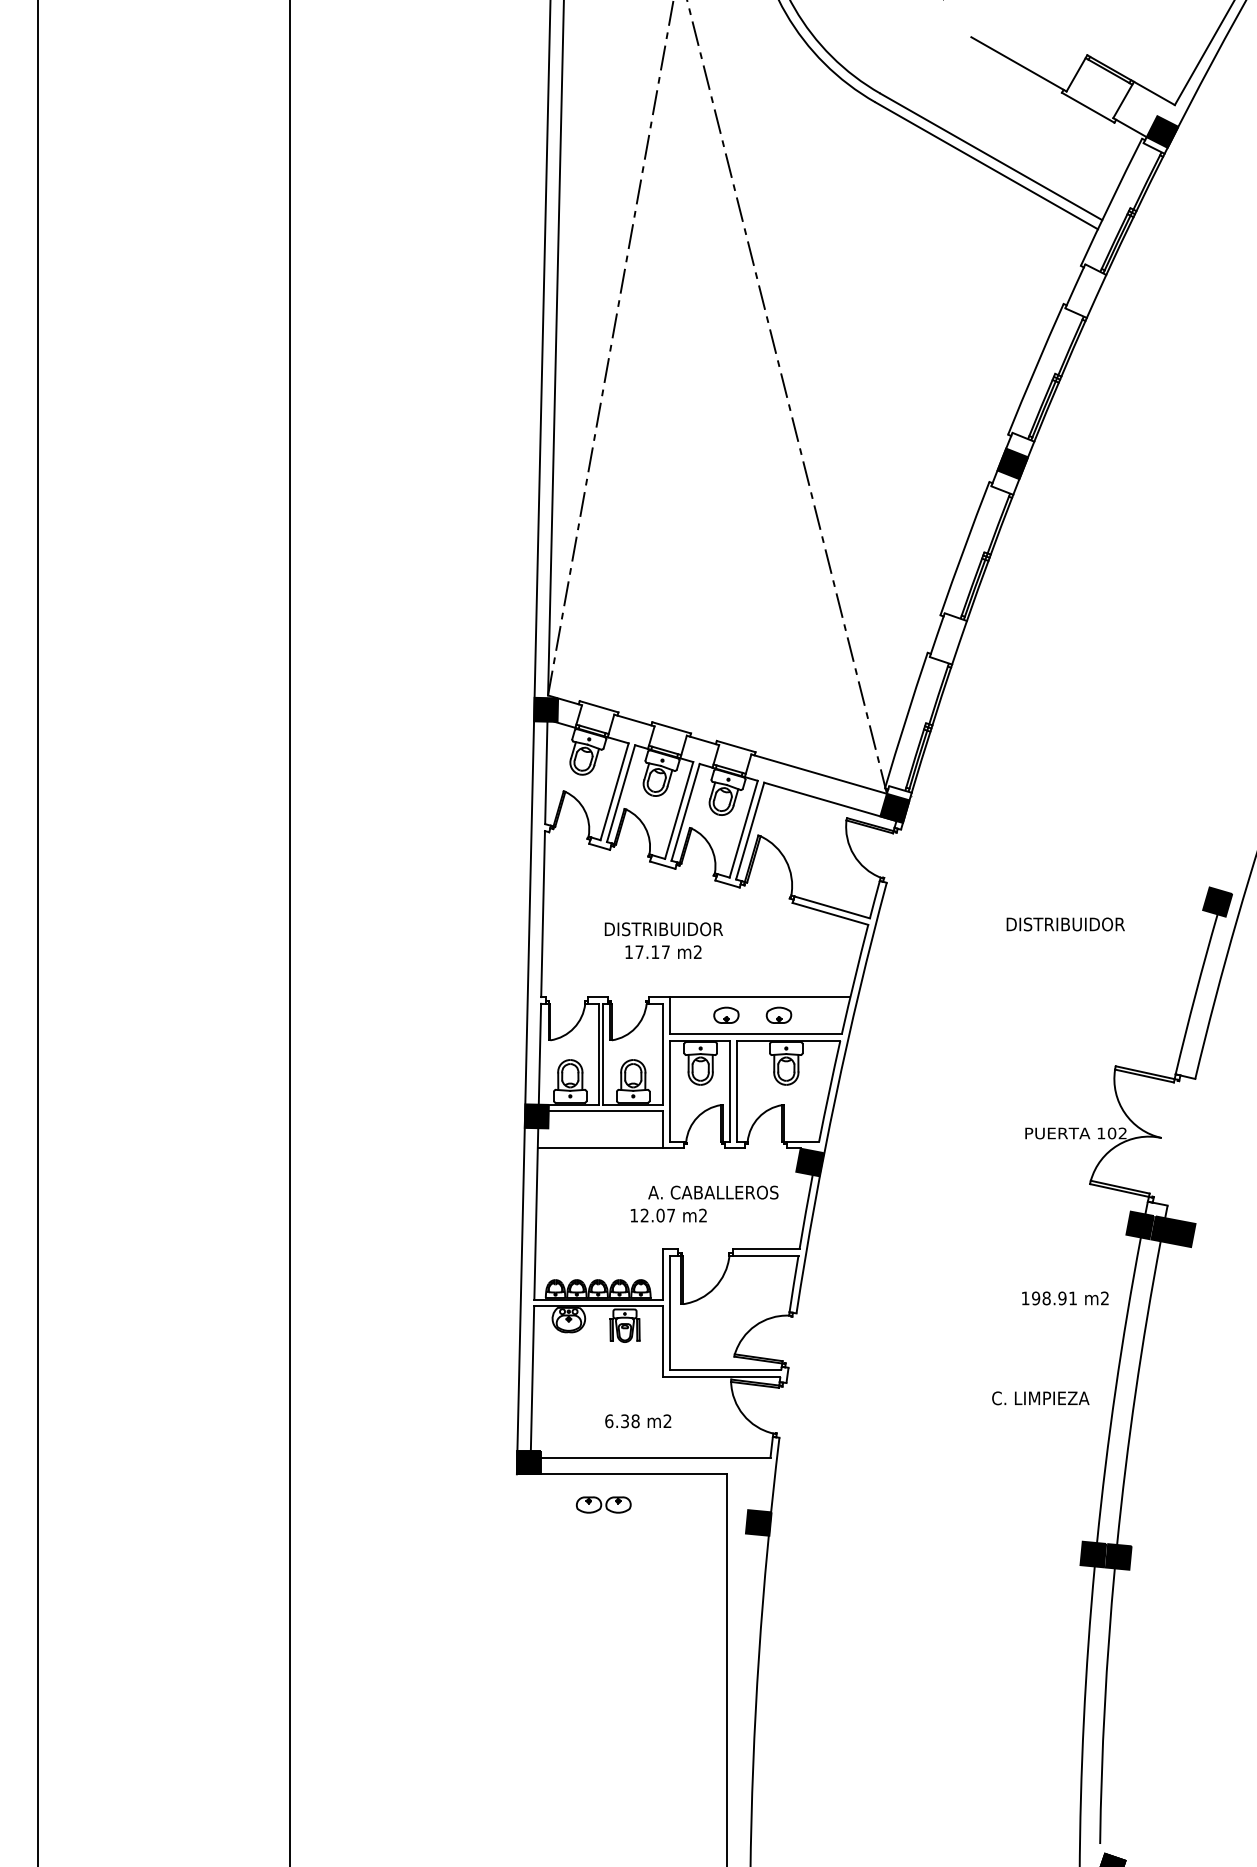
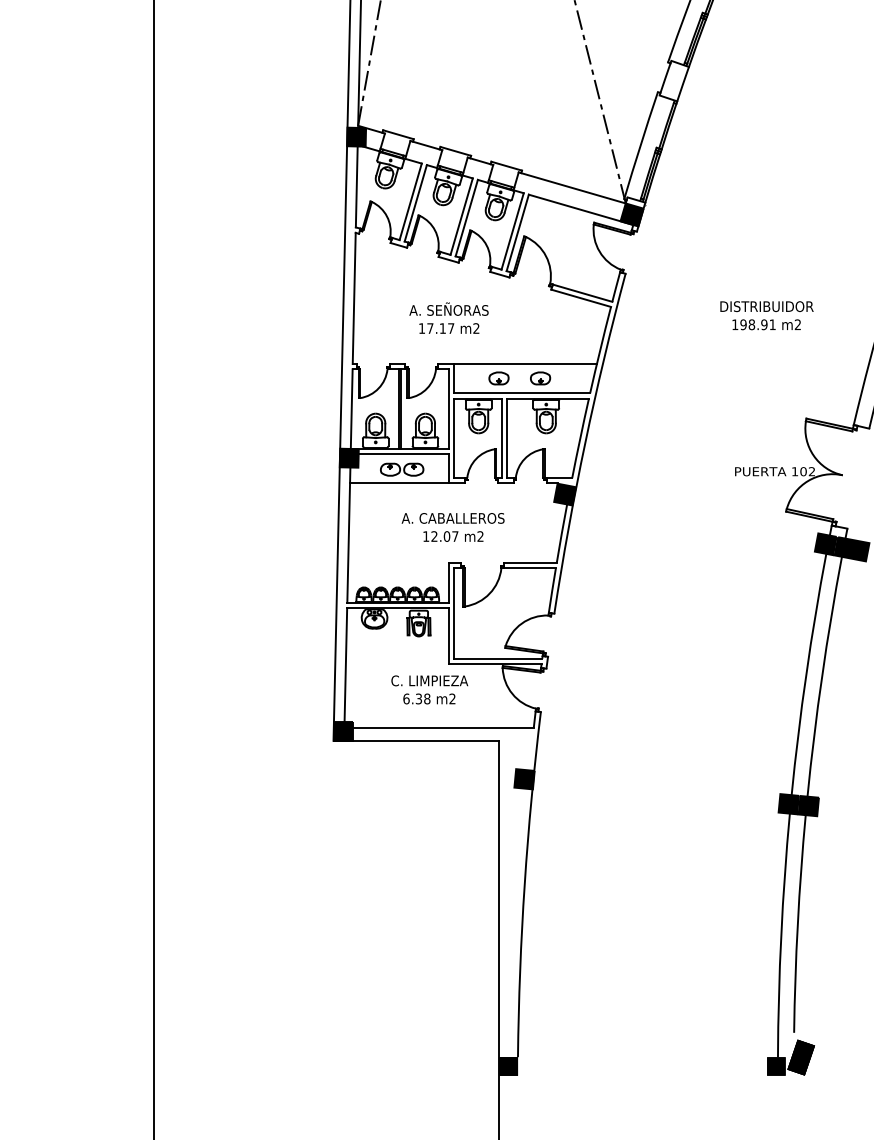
text: (663, 927) -> (449, 309), DISTRIBUIDOR -> A. SEÑORAS
text: (713, 1192) -> (453, 518), moved
text: (1065, 1298) -> (766, 324), moved
text: (1040, 1398) -> (429, 680), moved
part: (603, 1504) -> (401, 469), moved

